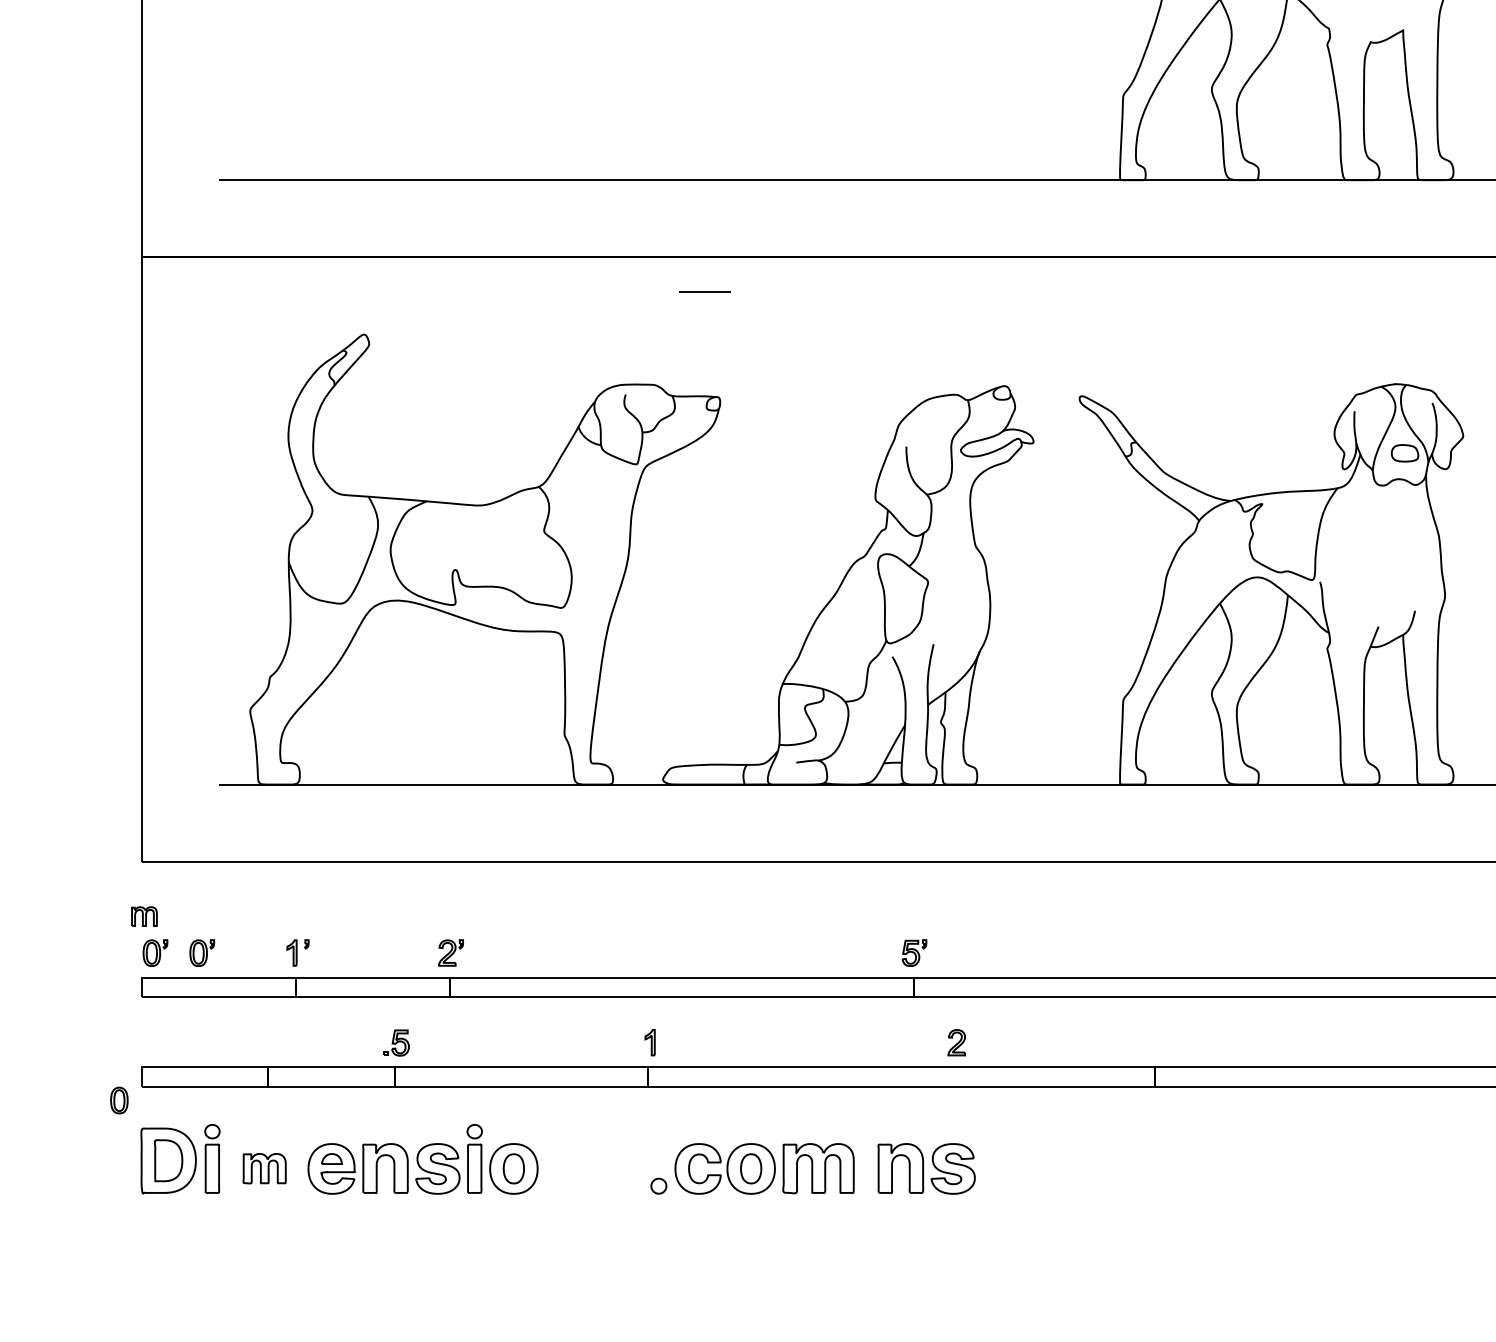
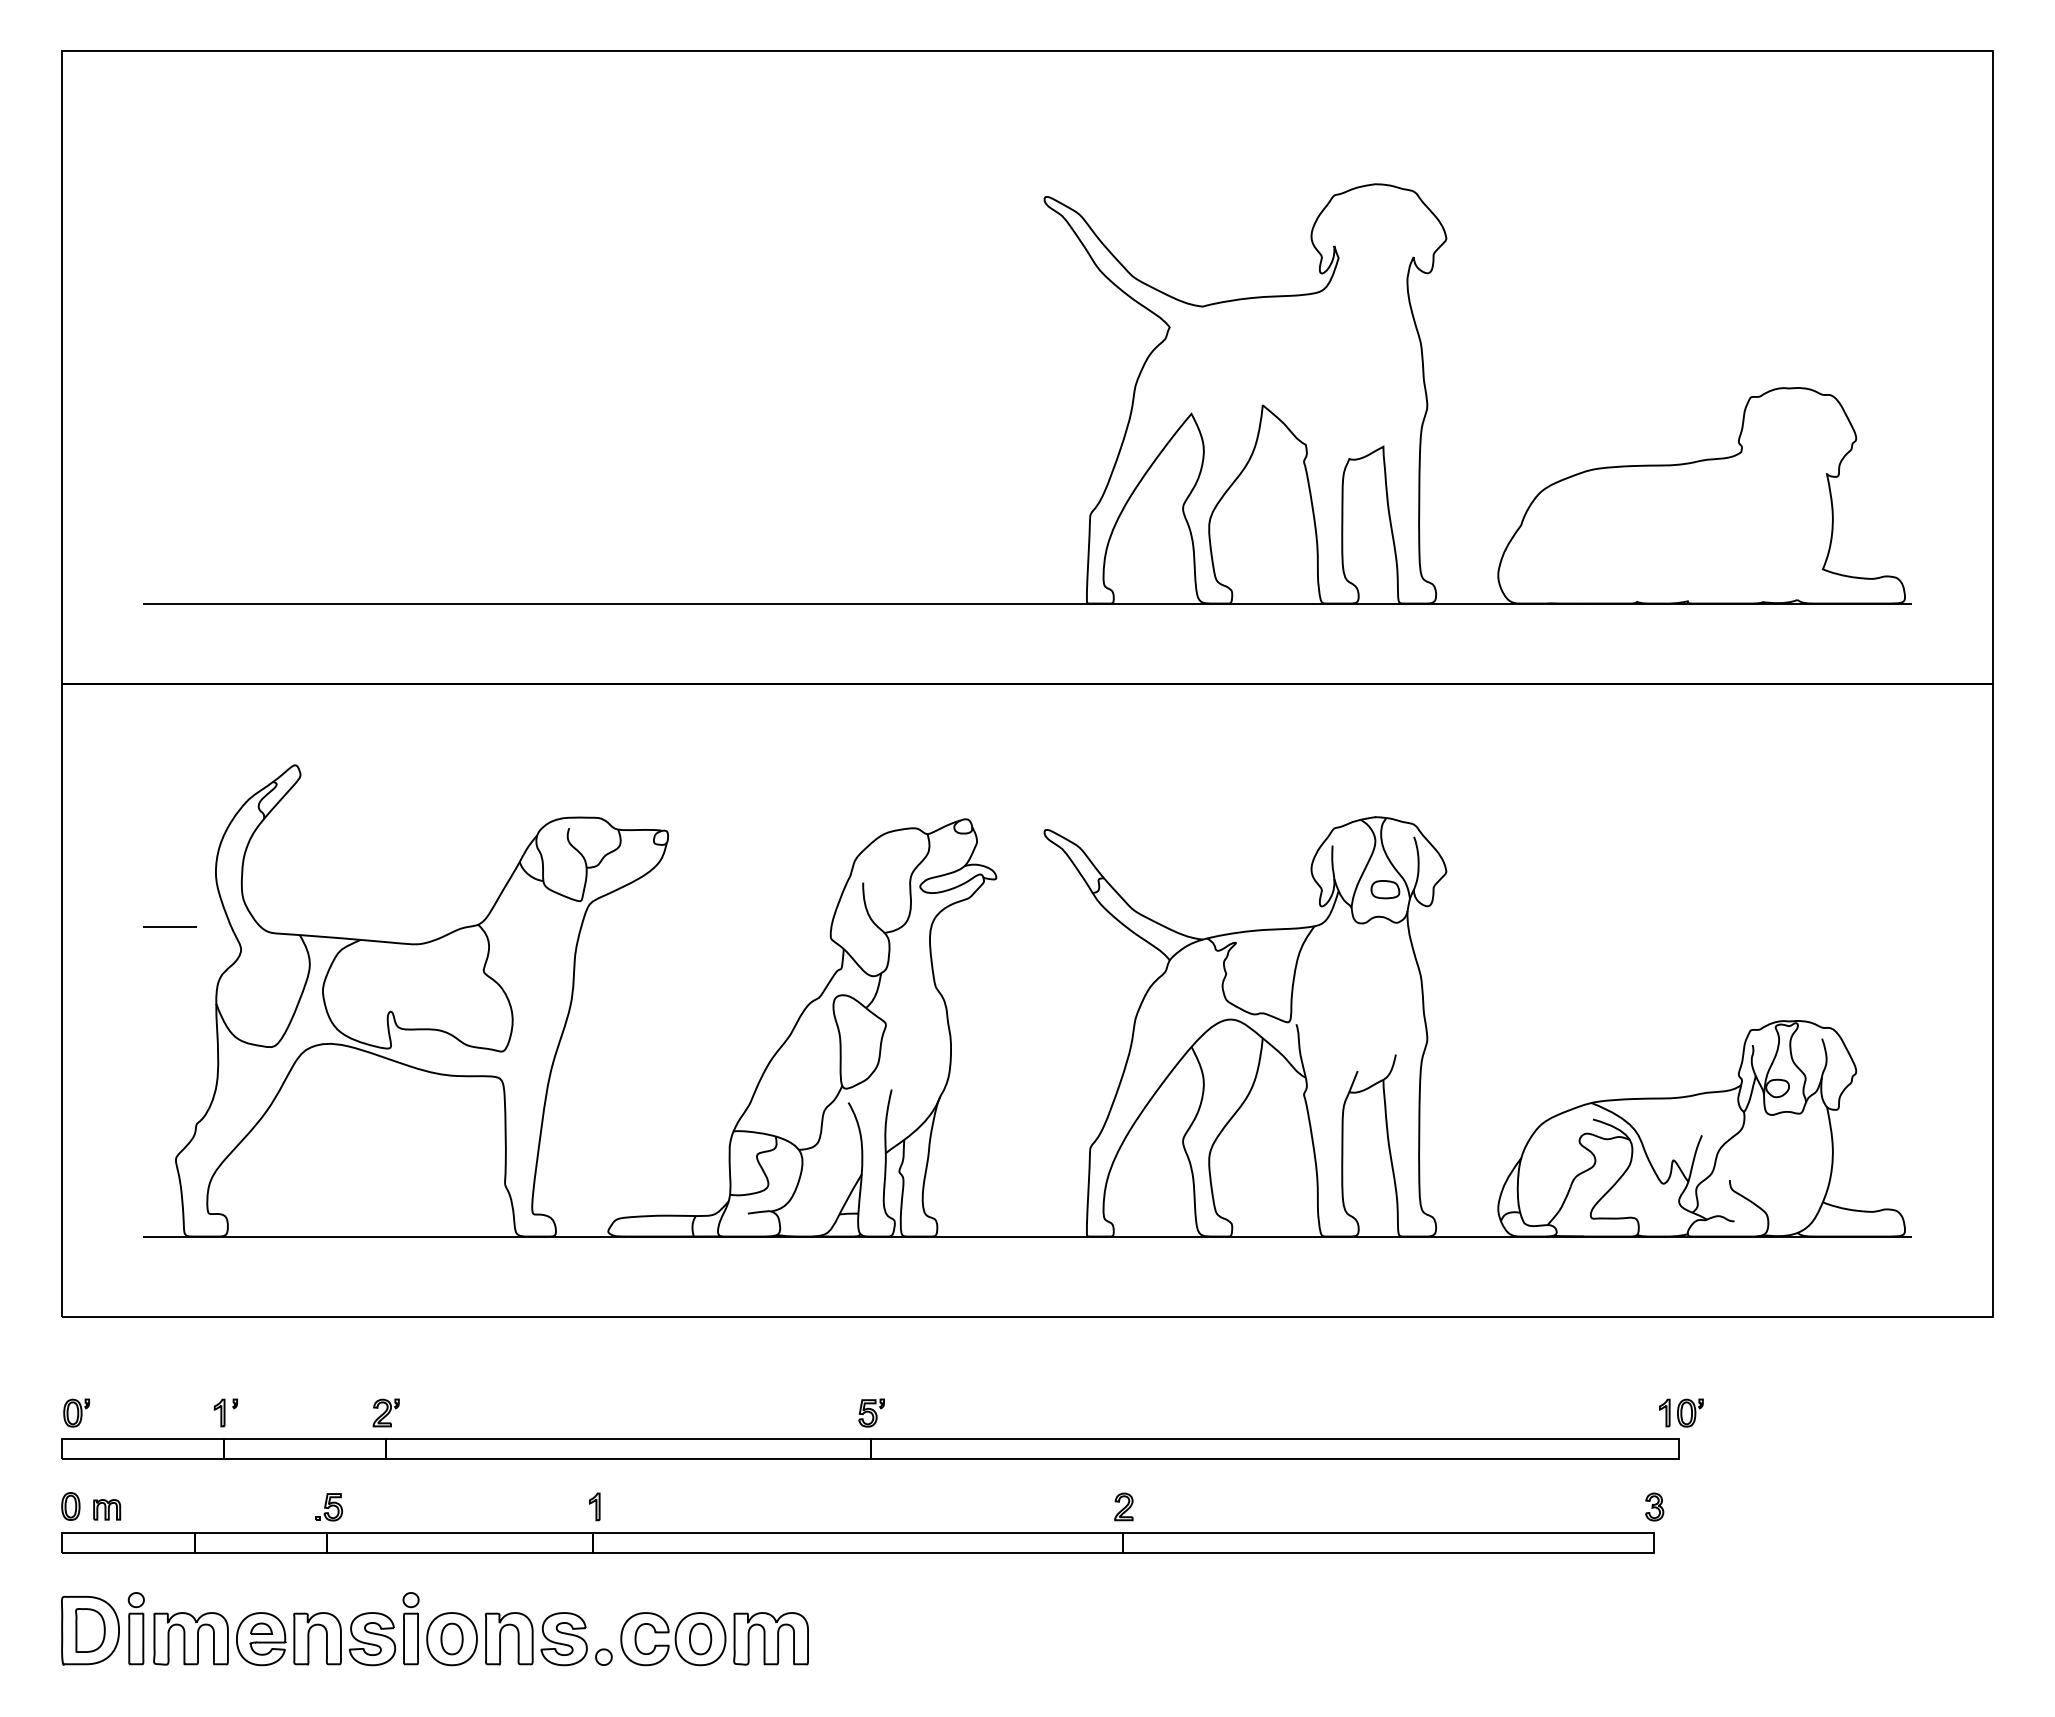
line: (704, 291) -> (169, 926), moved
part: (144, 916) -> (107, 1509), moved
part: (202, 952) -> (125, 1412), removed
part: (956, 1042) -> (1123, 1506), moved
part: (119, 1100) -> (70, 1506), moved
part: (264, 1168) -> (190, 1638), size x1.67
part: (926, 1169) -> (536, 1639), moved

